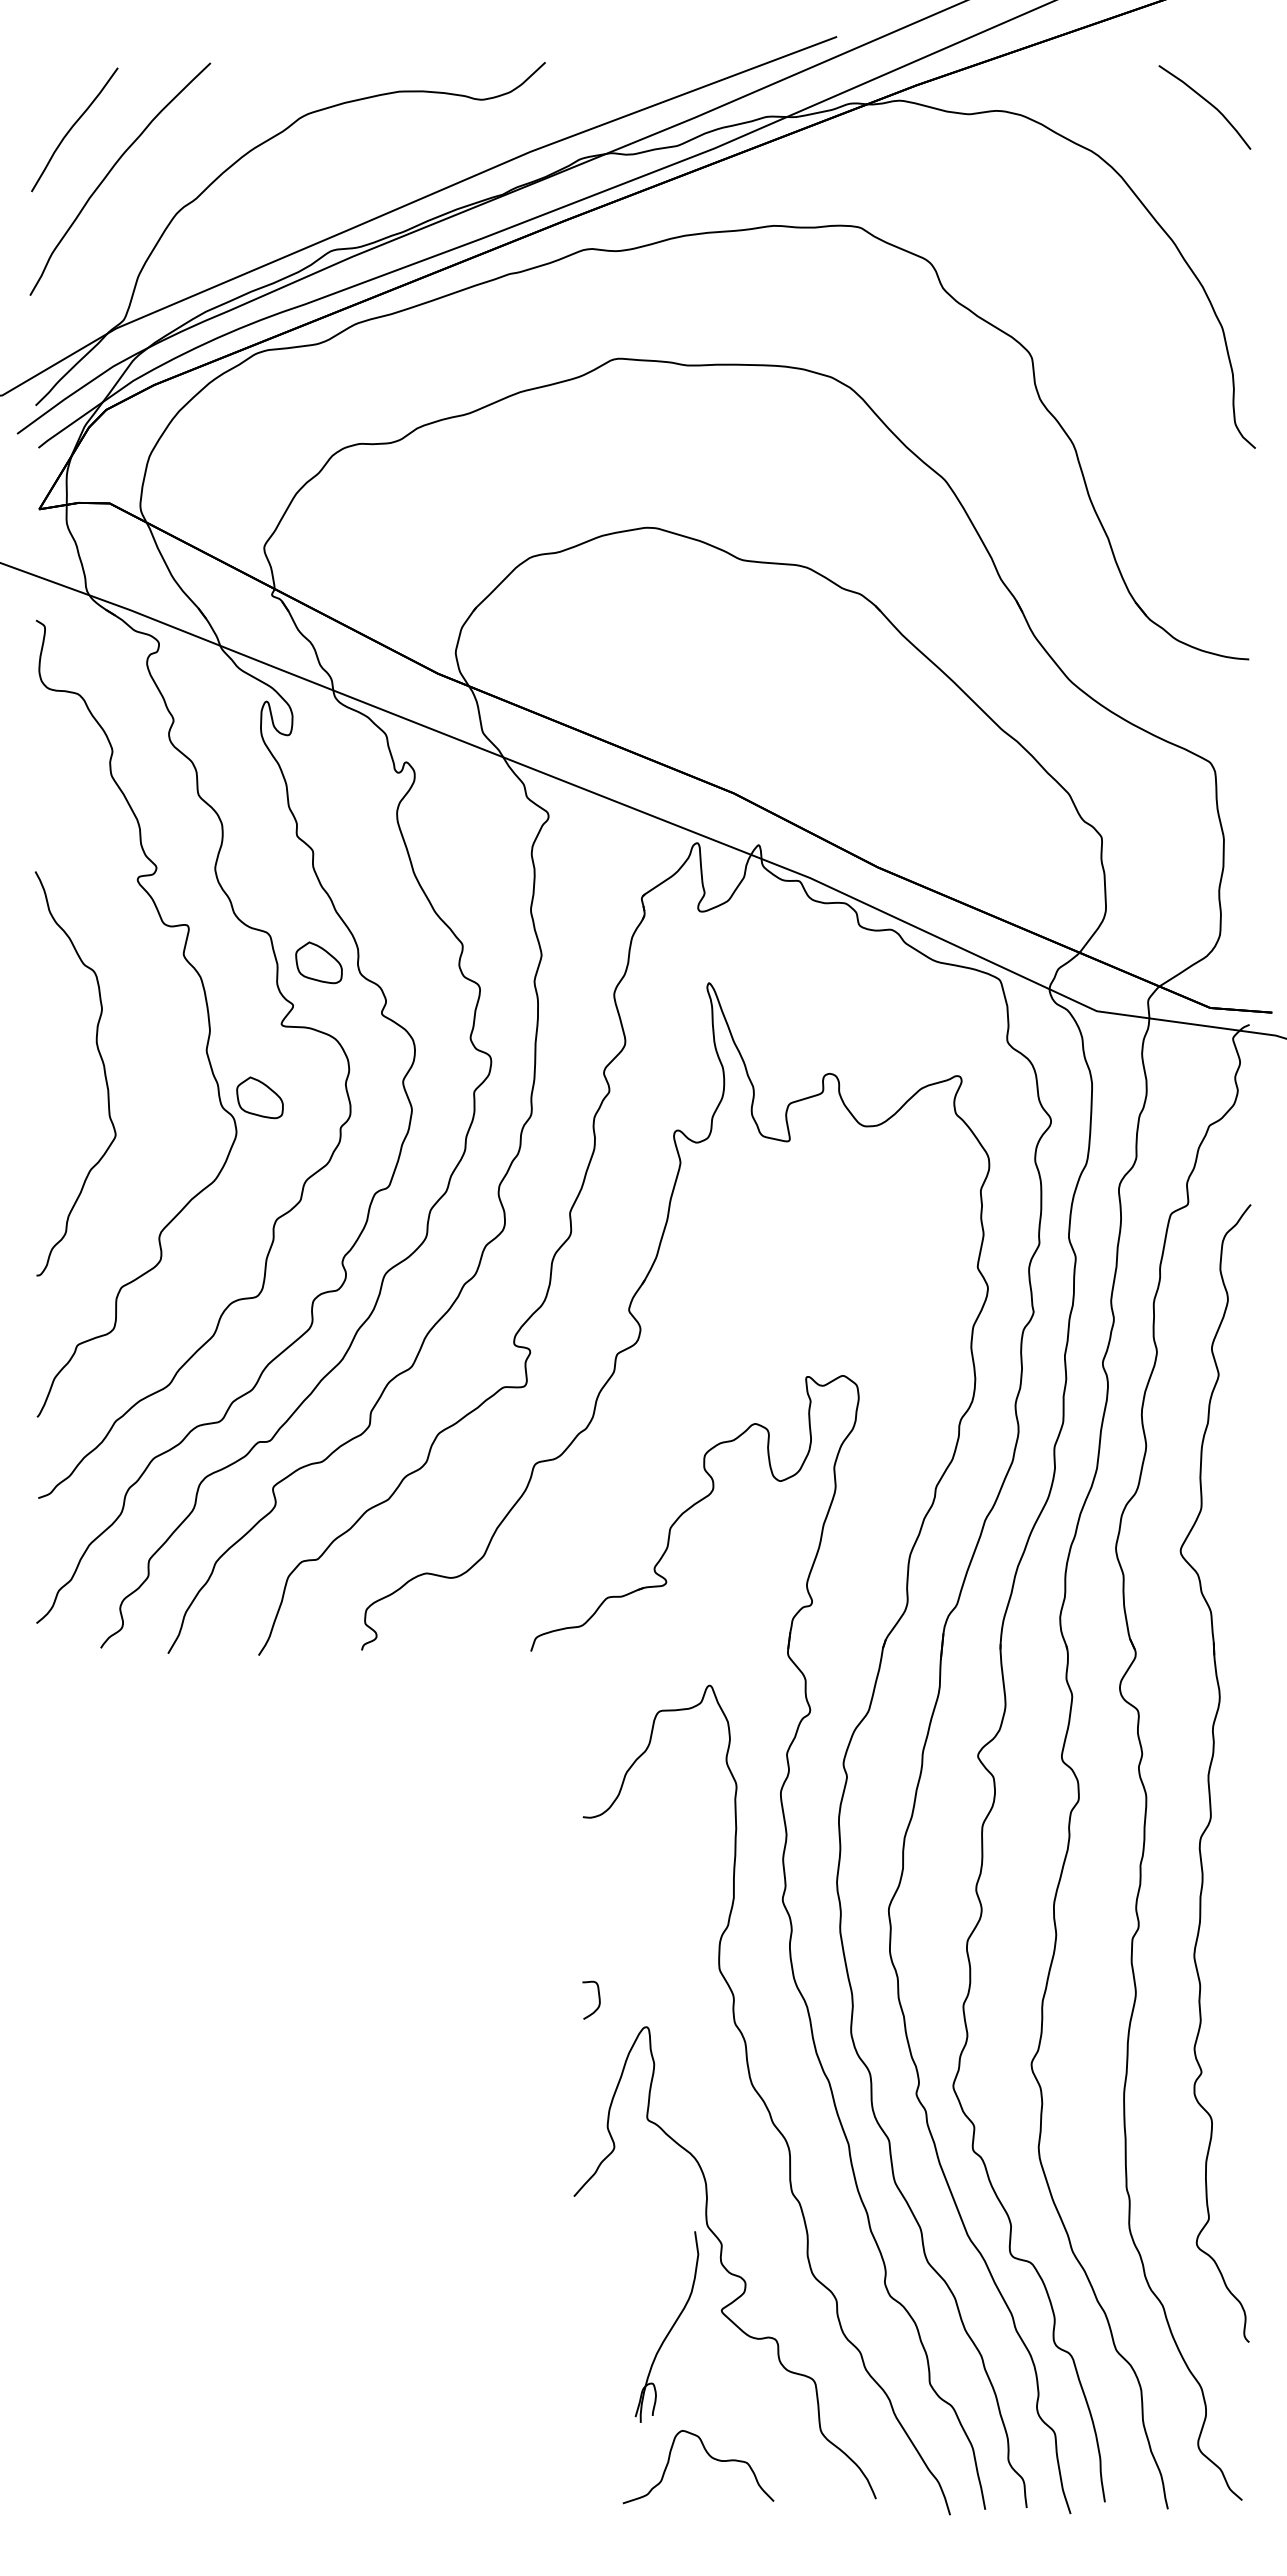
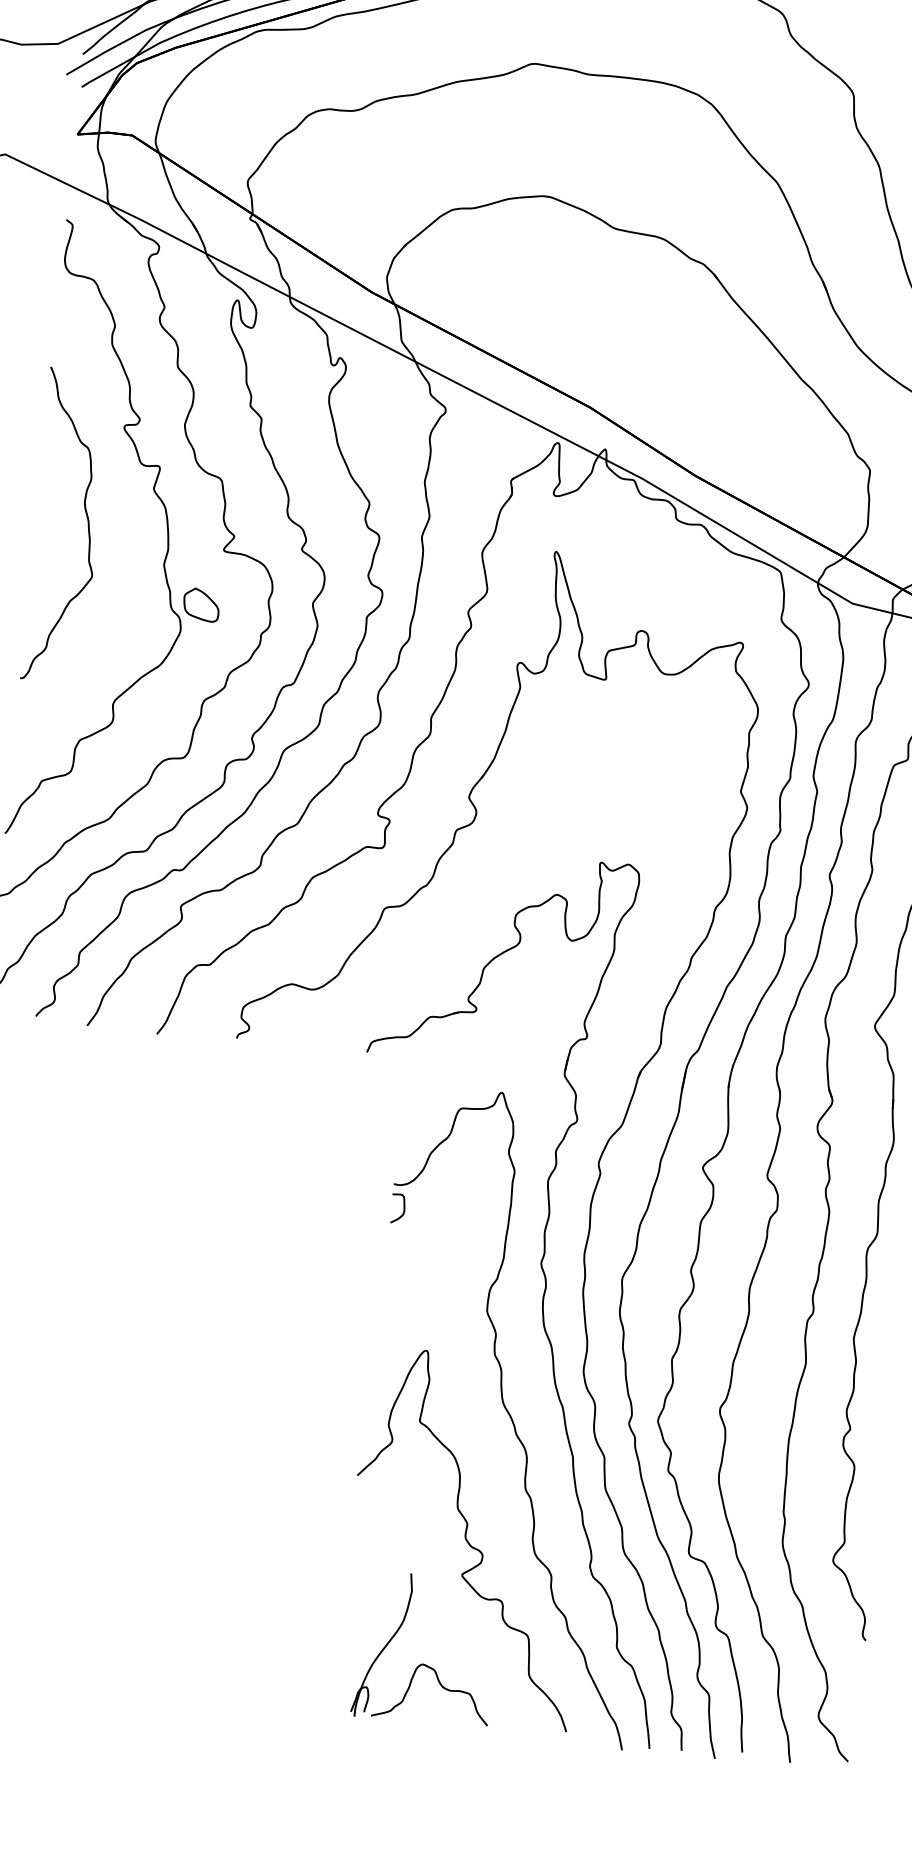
part: (318, 962) -> (257, 505), removed
curve: (103, 1070) -> (87, 525), moved
curve: (598, 1999) -> (403, 1208), moved
part: (666, 2326) -> (381, 1644), moved

